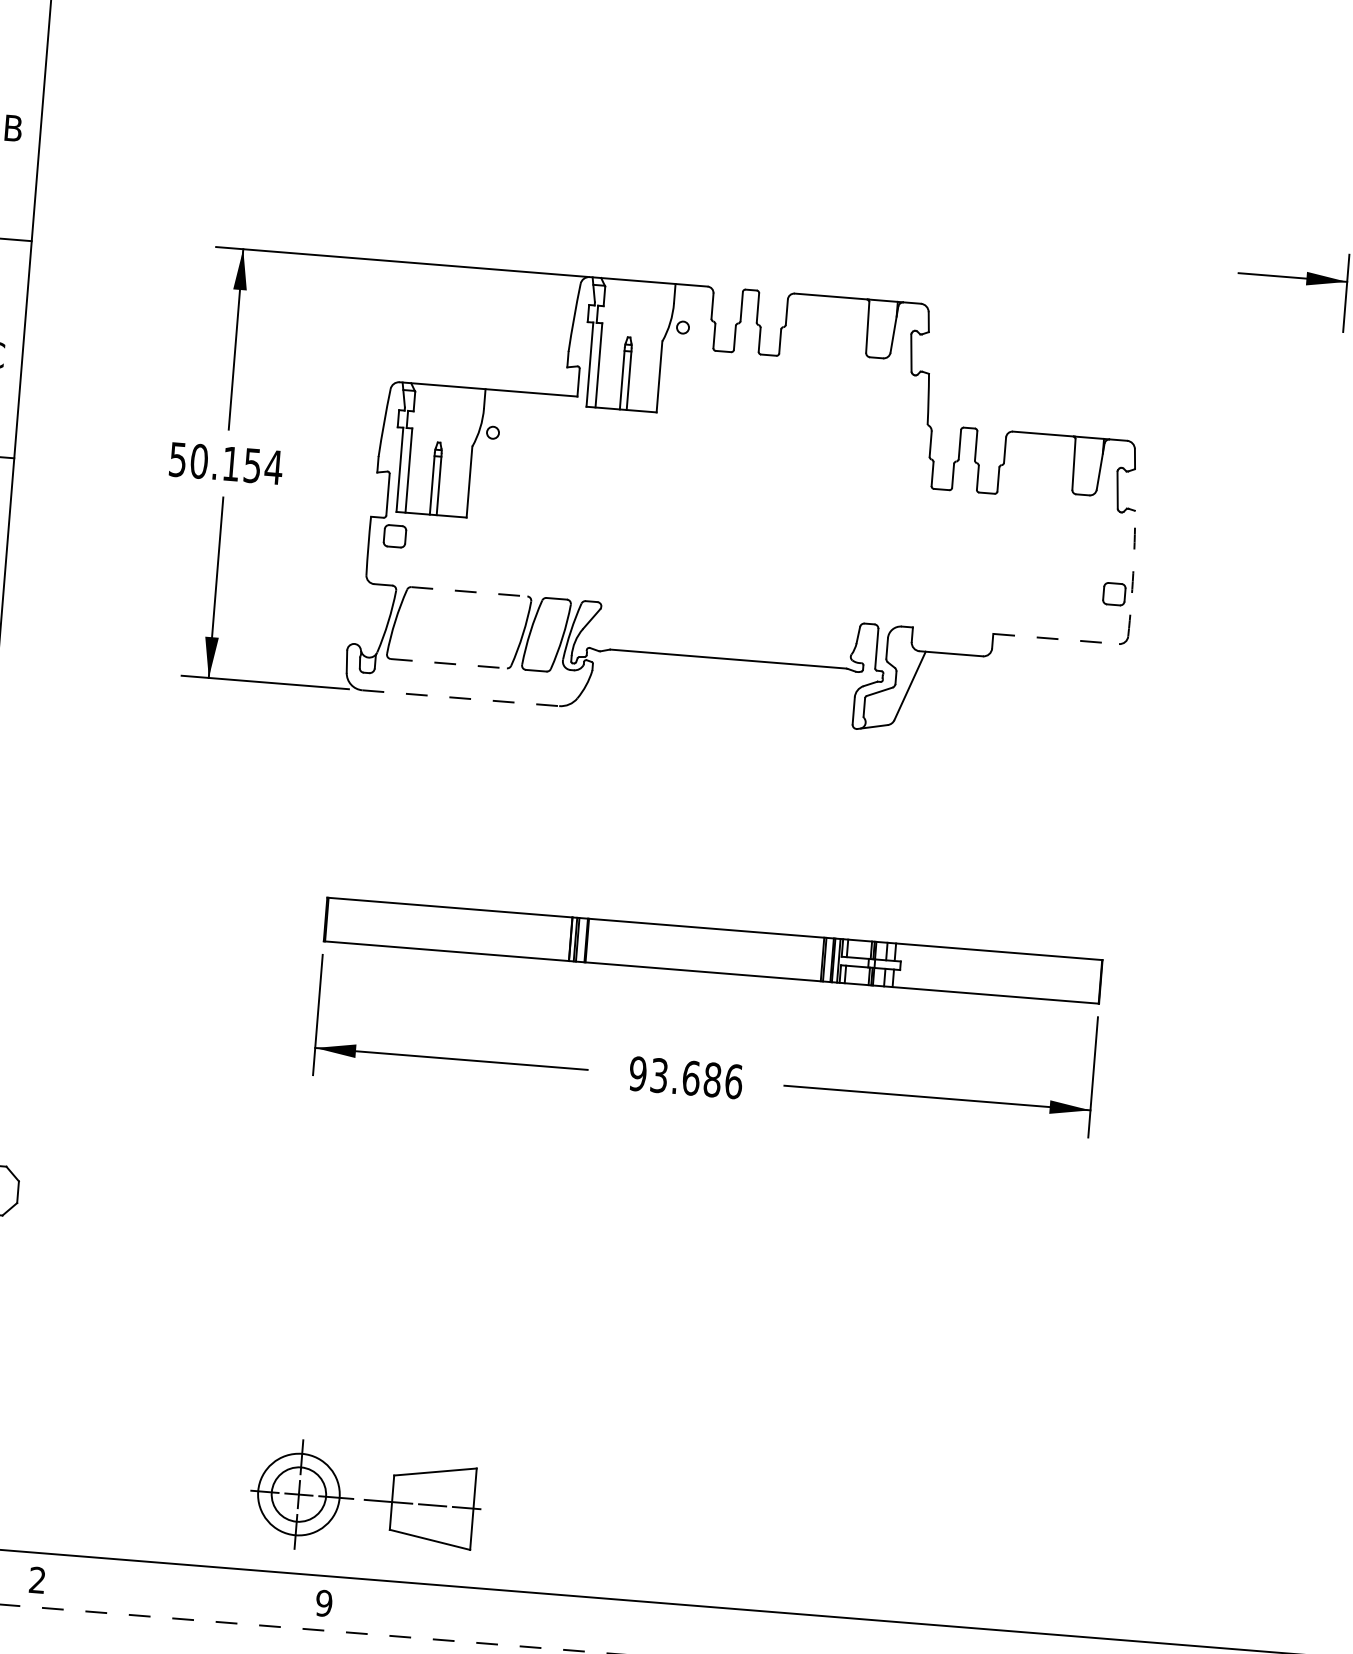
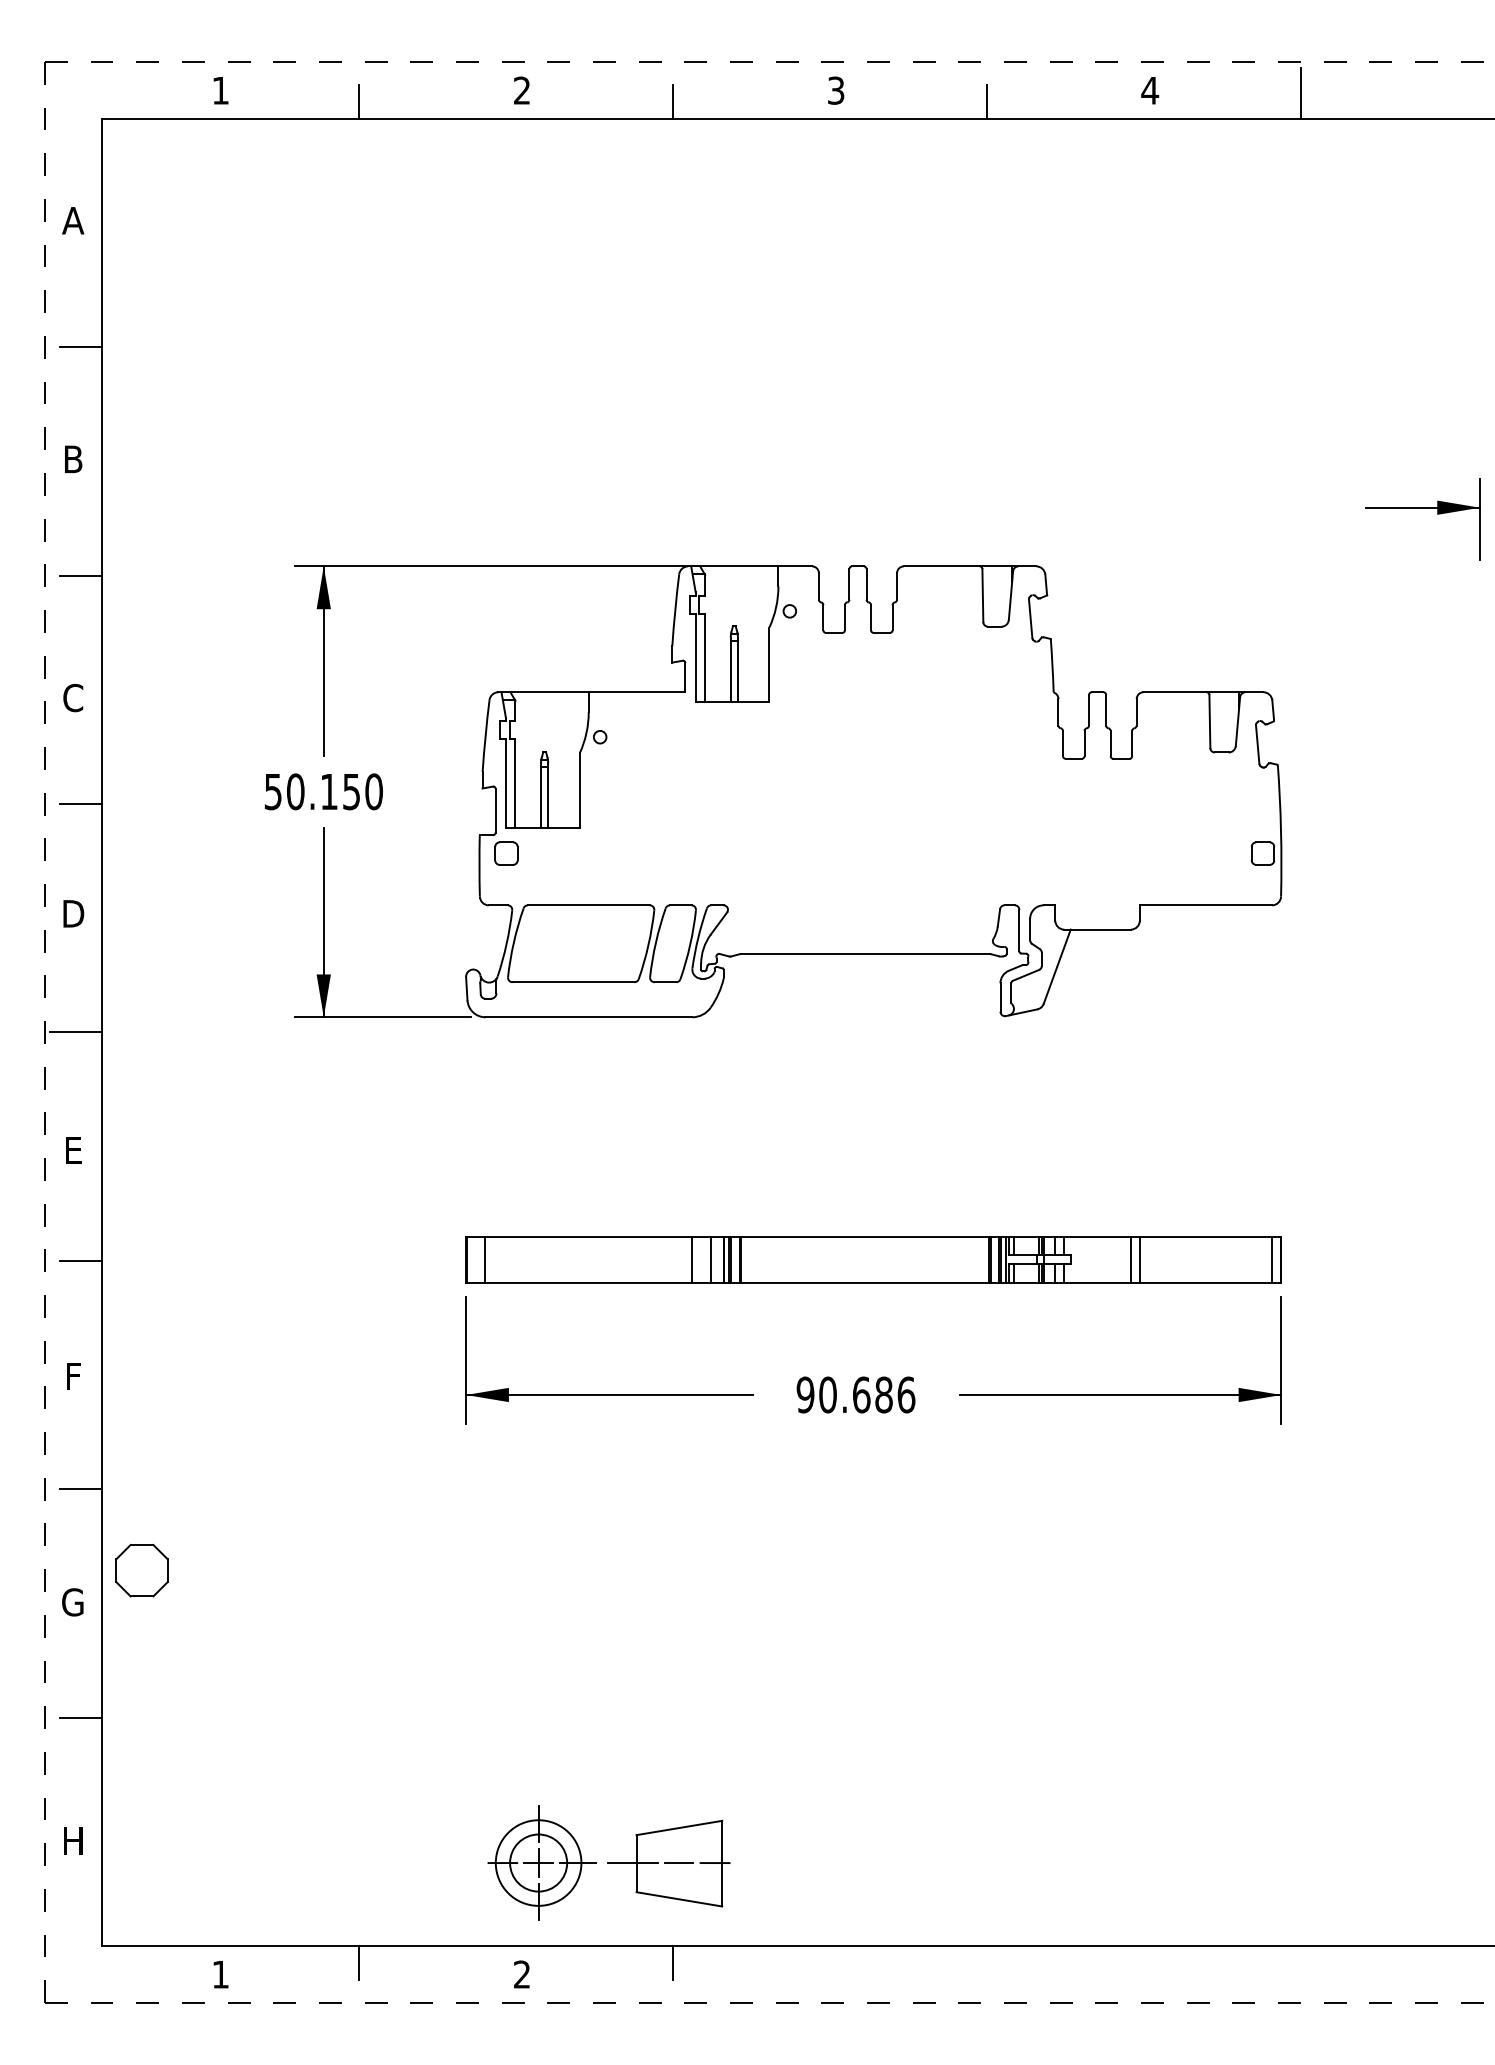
line: (28, 22) -> (80, 347), added
text: (273, 467) -> (373, 791), 50.154 -> 50.150
arc: (1133, 573) -> (1281, 830), dashed -> solid
line: (469, 591) -> (588, 905), dashed -> solid
line: (1056, 639) -> (1206, 905), dashed -> solid
line: (448, 663) -> (573, 982), dashed -> solid
line: (461, 698) -> (589, 1017), dashed -> solid
line: (344, 920) -> (485, 1259), added
line: (540, 936) -> (692, 1259), added
line: (557, 937) -> (710, 1259), added
line: (957, 969) -> (1130, 1259), added
line: (965, 970) -> (1139, 1259), added
line: (1092, 980) -> (1272, 1259), added
text: (658, 1075) -> (827, 1394), 93.686 -> 90.686
part: (365, 1499) -> (608, 1862), moved
line: (169, 1579) -> (358, 1962), added
text: (37, 1580) -> (220, 1974), 2 -> 1
text: (323, 1603) -> (521, 1974), 9 -> 2
line: (468, 1603) -> (672, 1962), added

